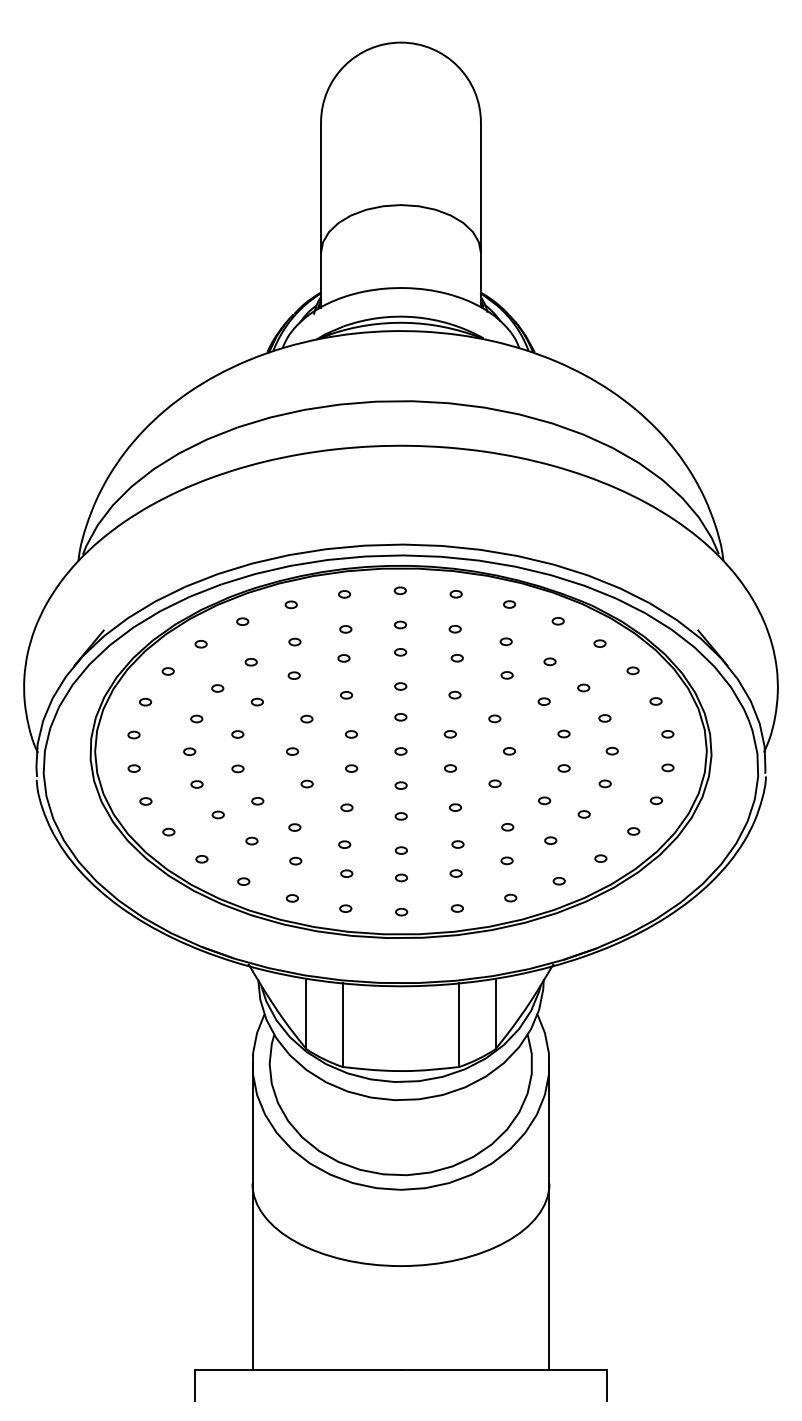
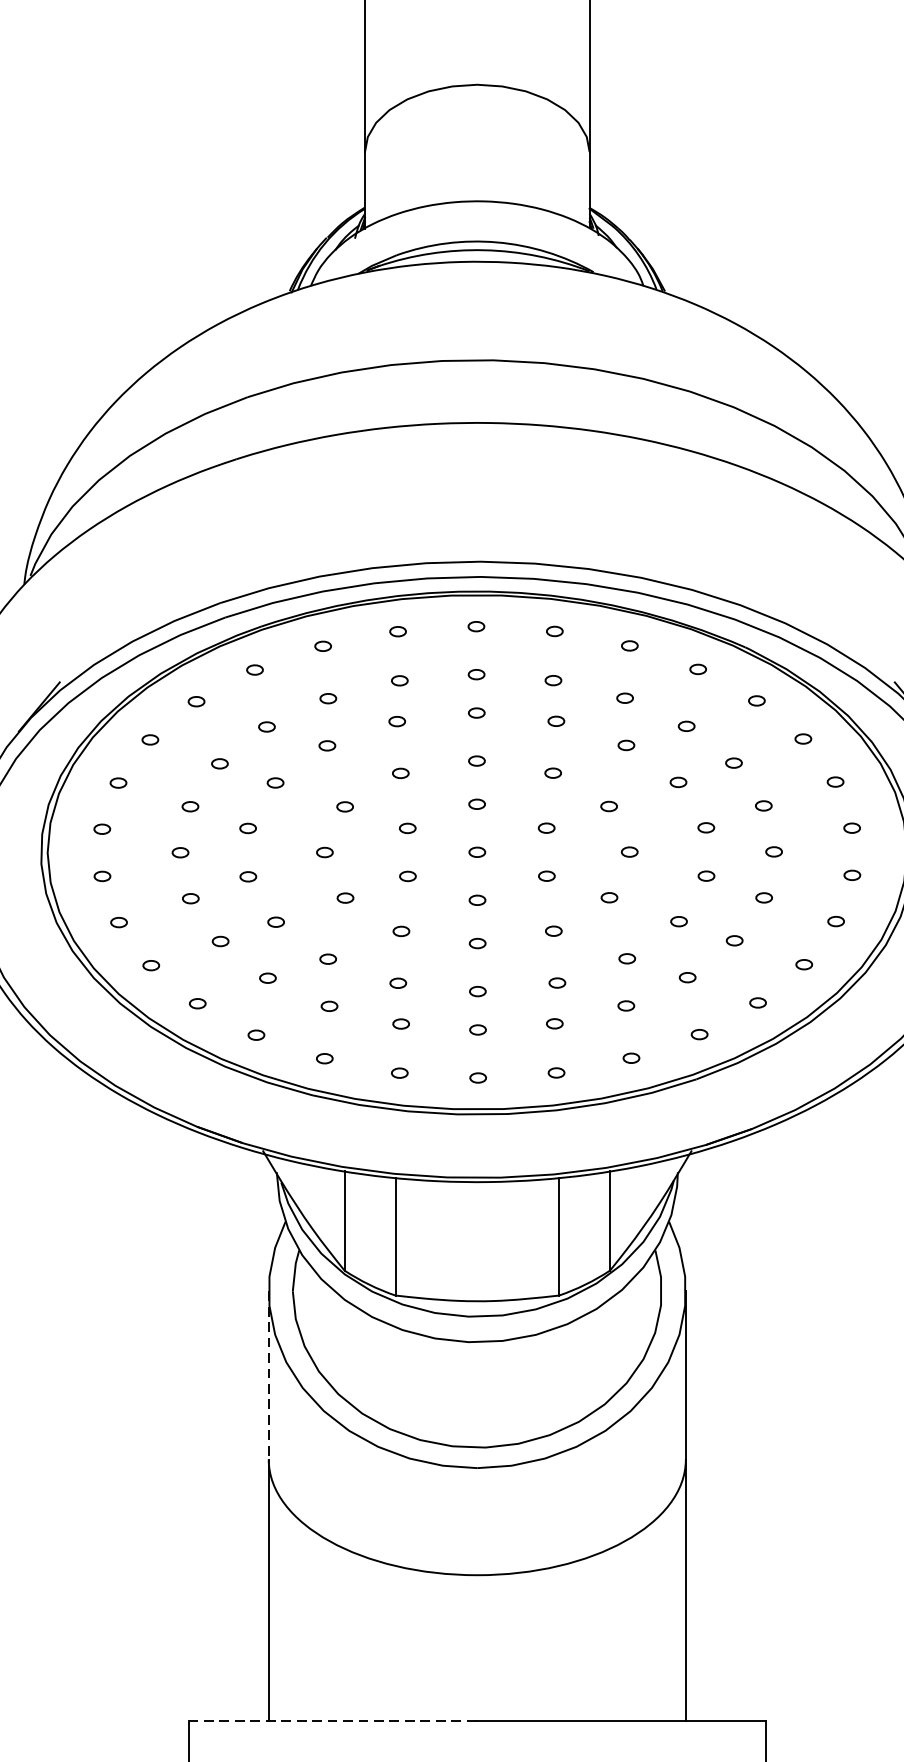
line: (252, 1123) -> (268, 1374), solid -> dashed
line: (298, 1369) -> (333, 1720), solid -> dashed

